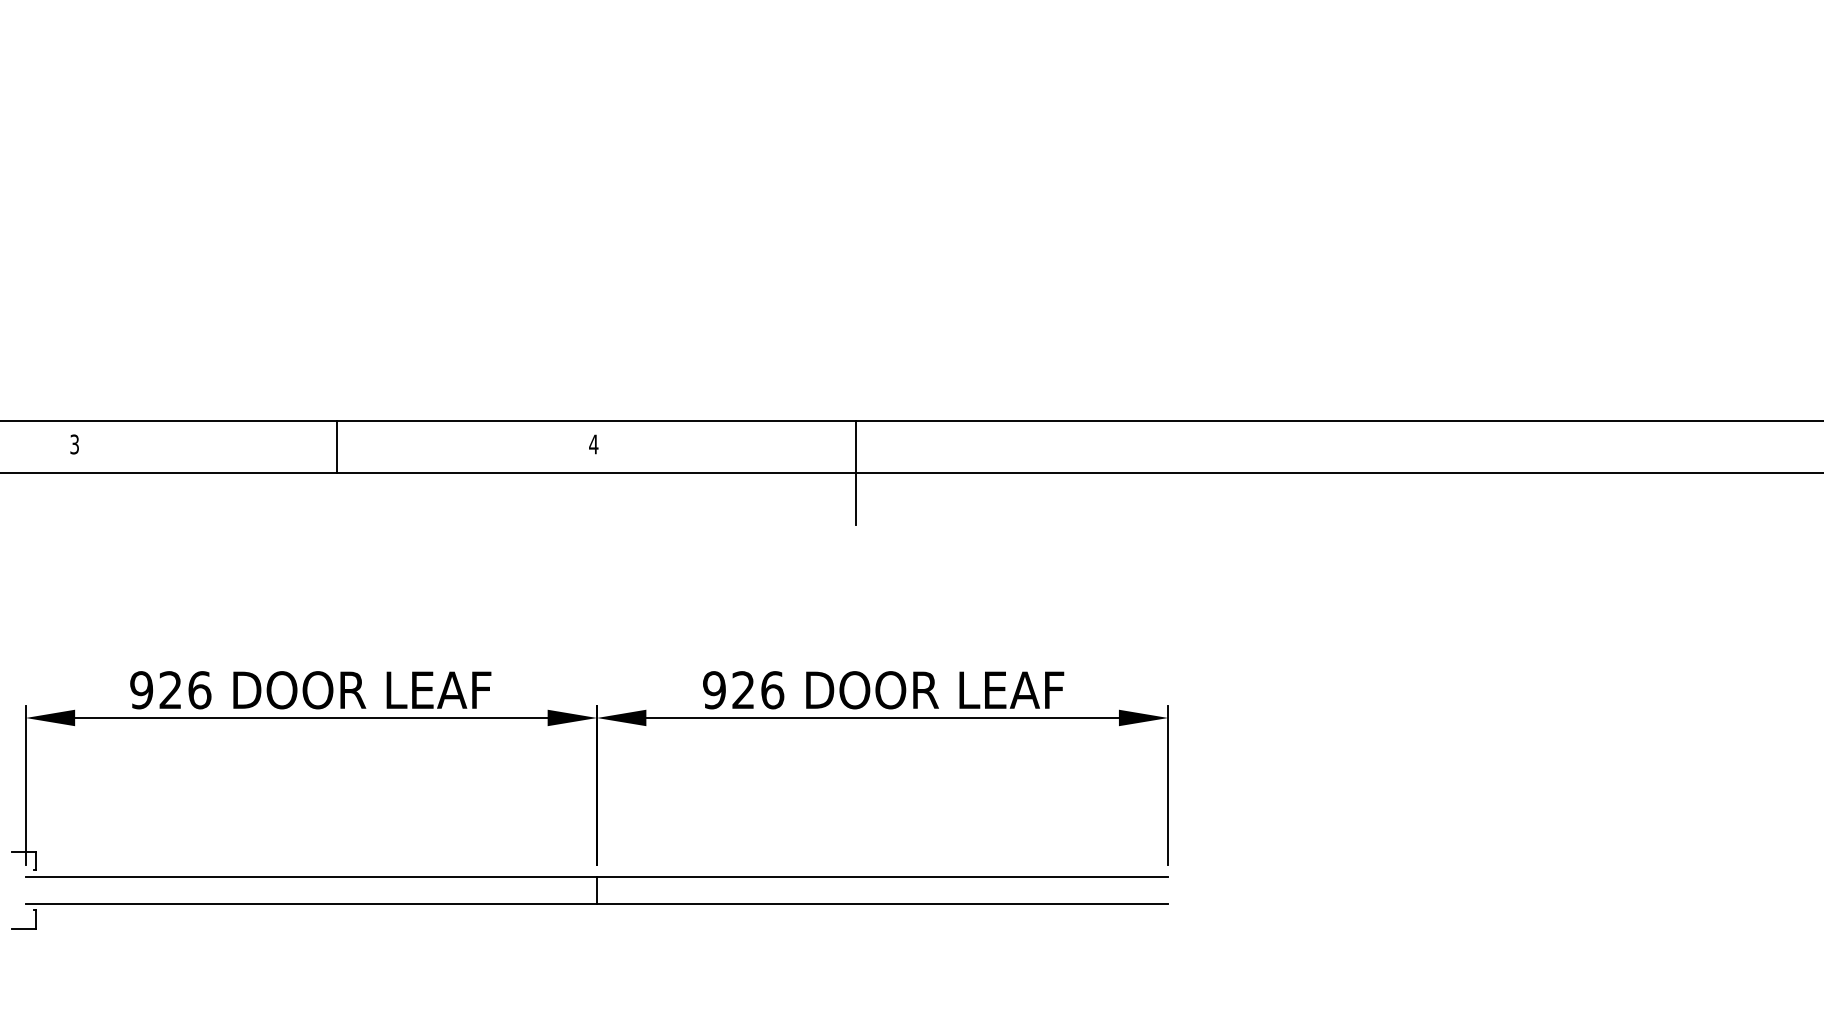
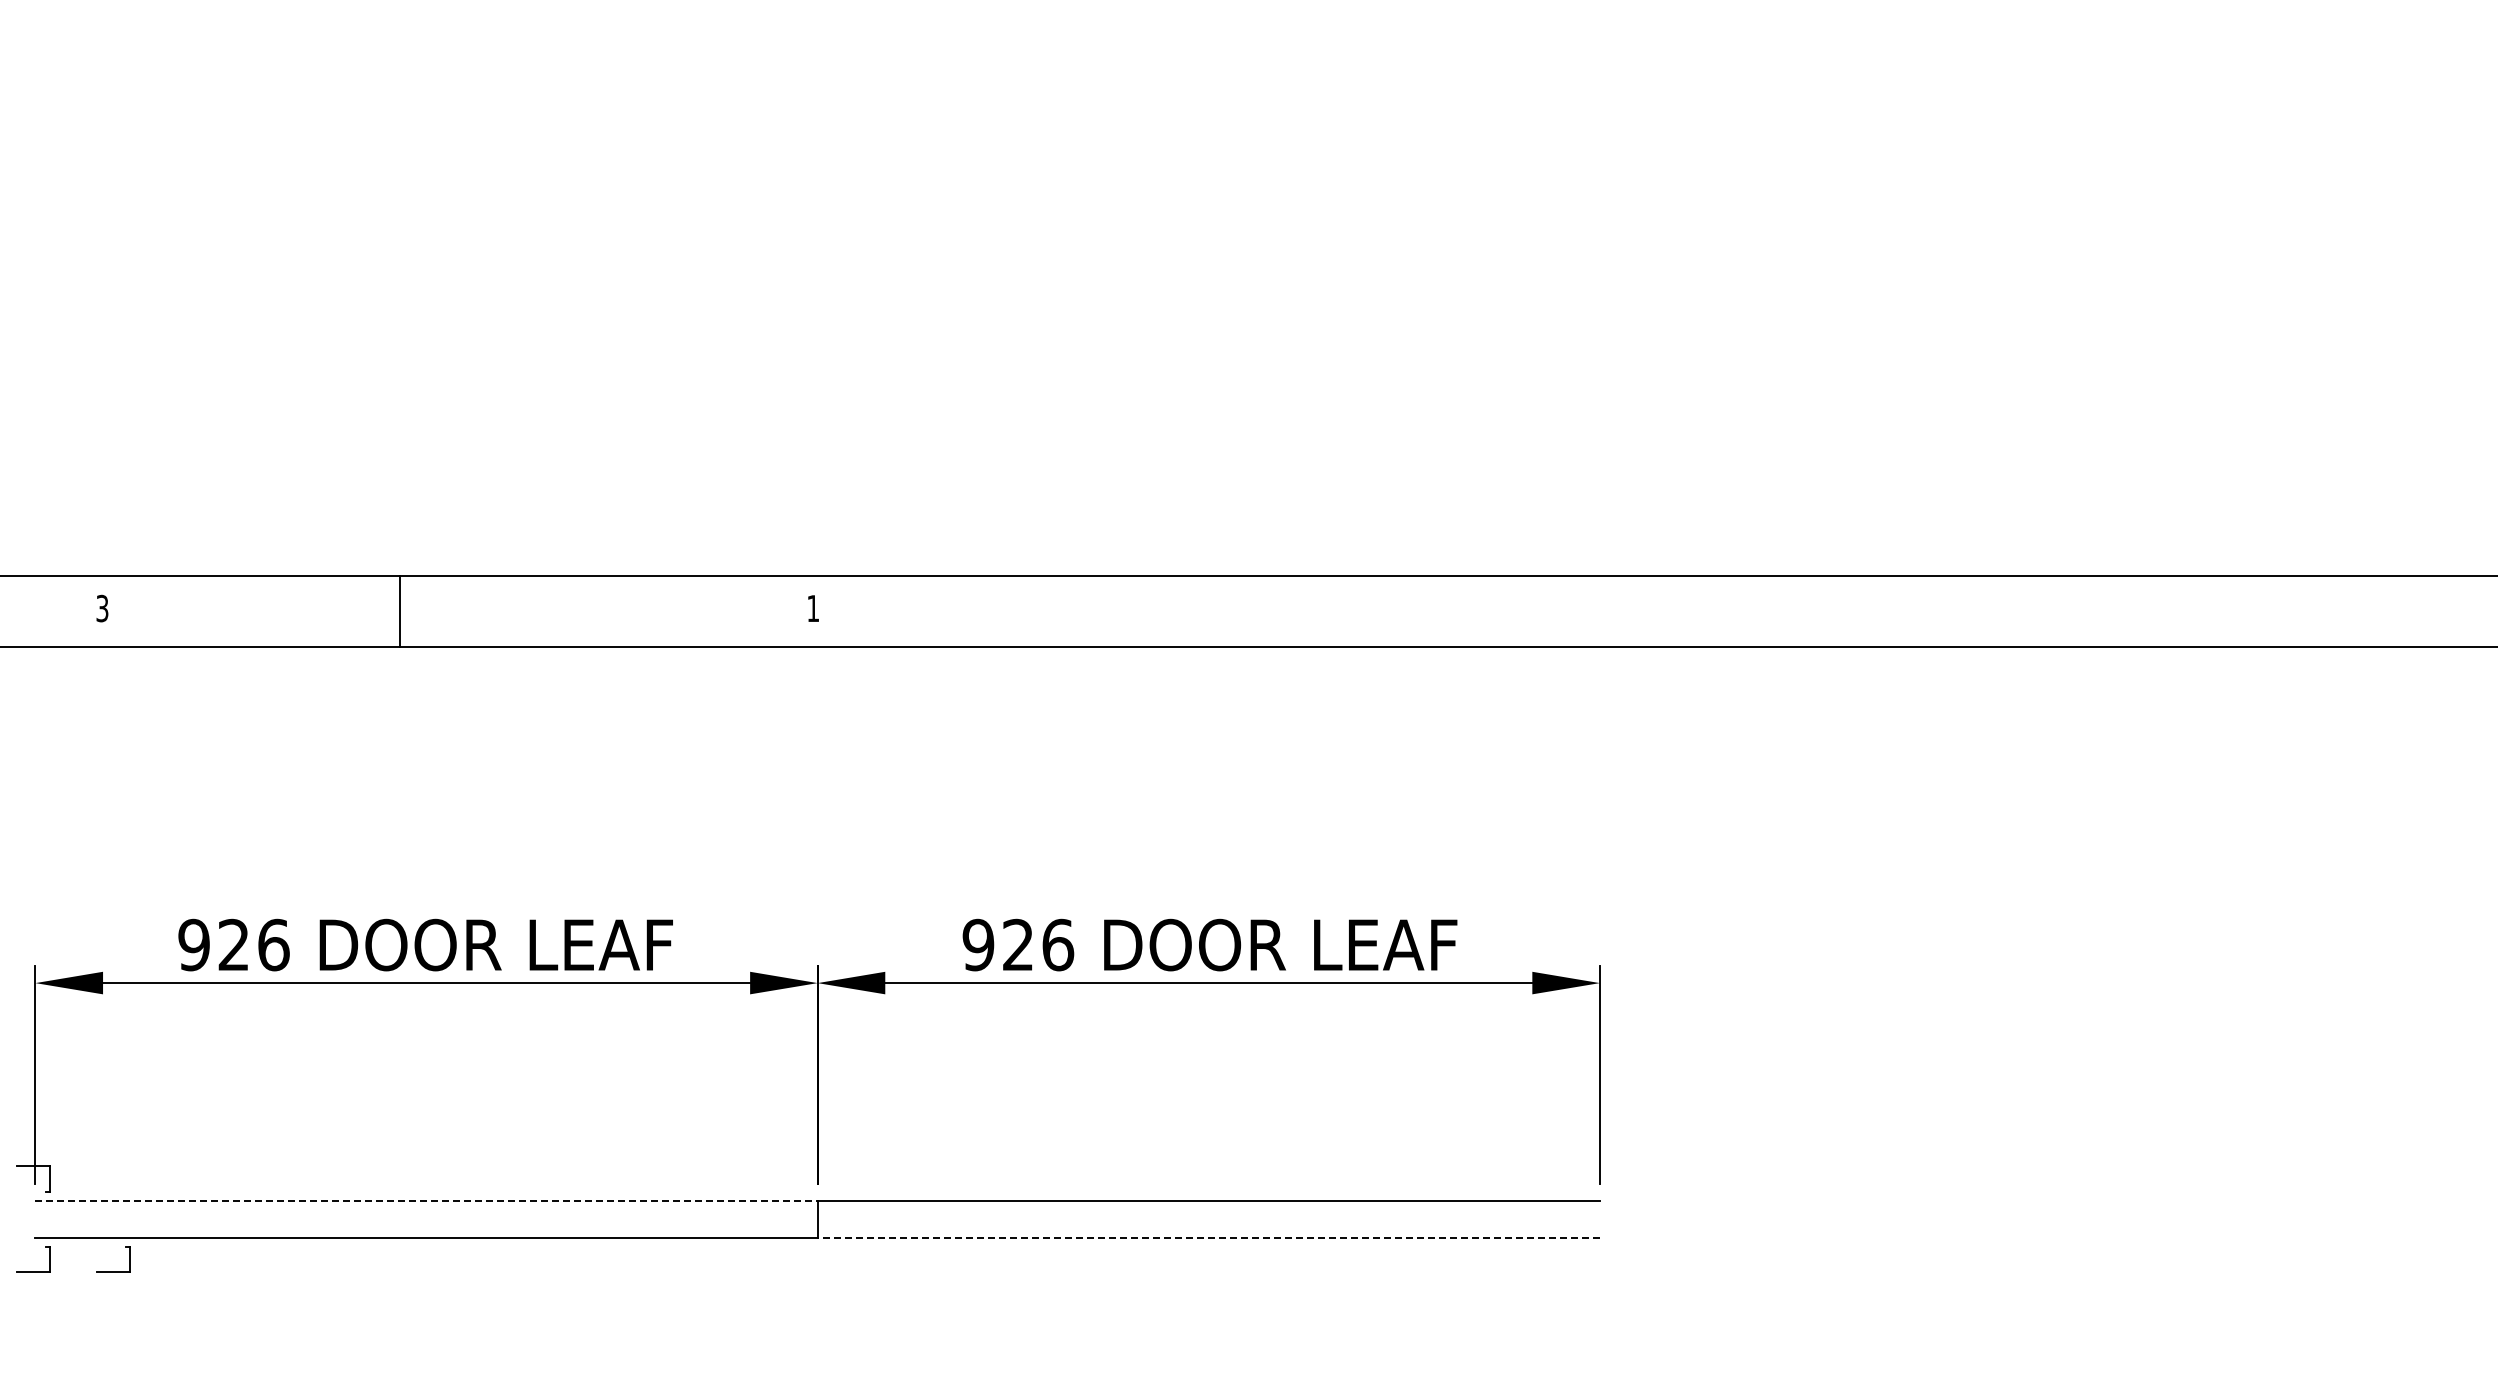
text: (593, 444) -> (812, 608), 4 -> 1
line: (336, 446) -> (399, 611), moved
line: (856, 472) -> (1172, 647), removed
line: (312, 876) -> (427, 1200), solid -> dashed
line: (882, 903) -> (1208, 1237), solid -> dashed
part: (82, 928) -> (113, 1271), added

